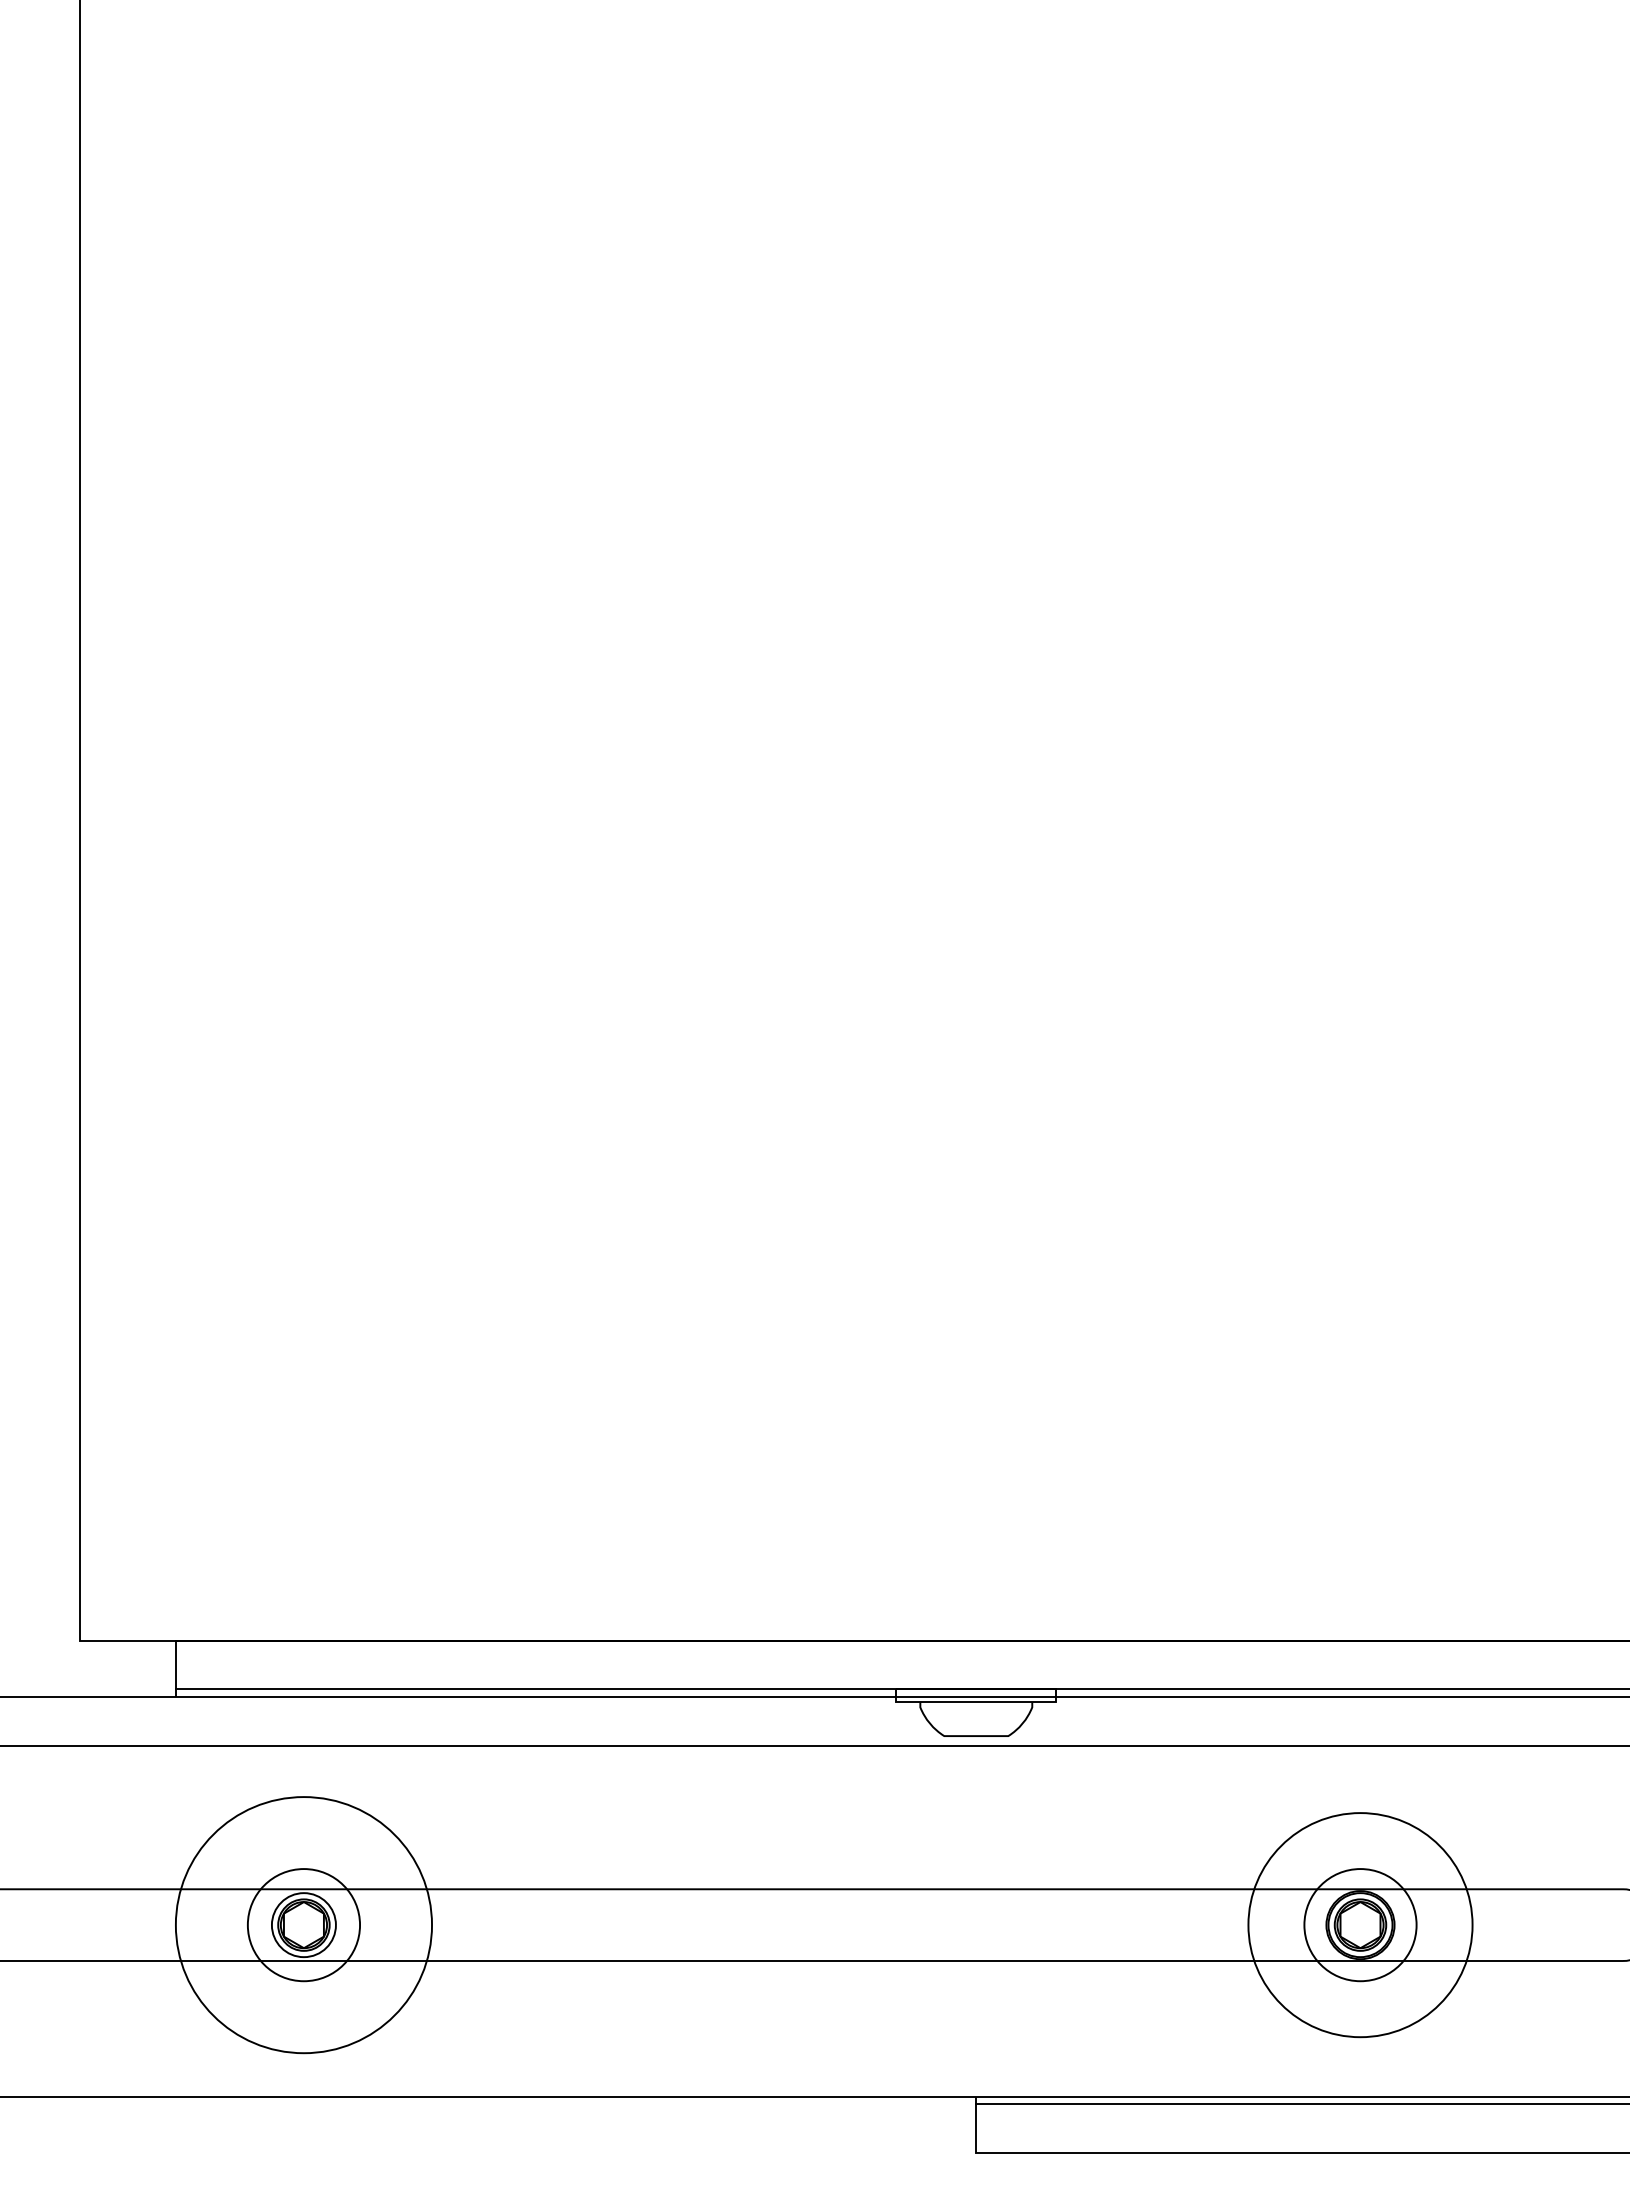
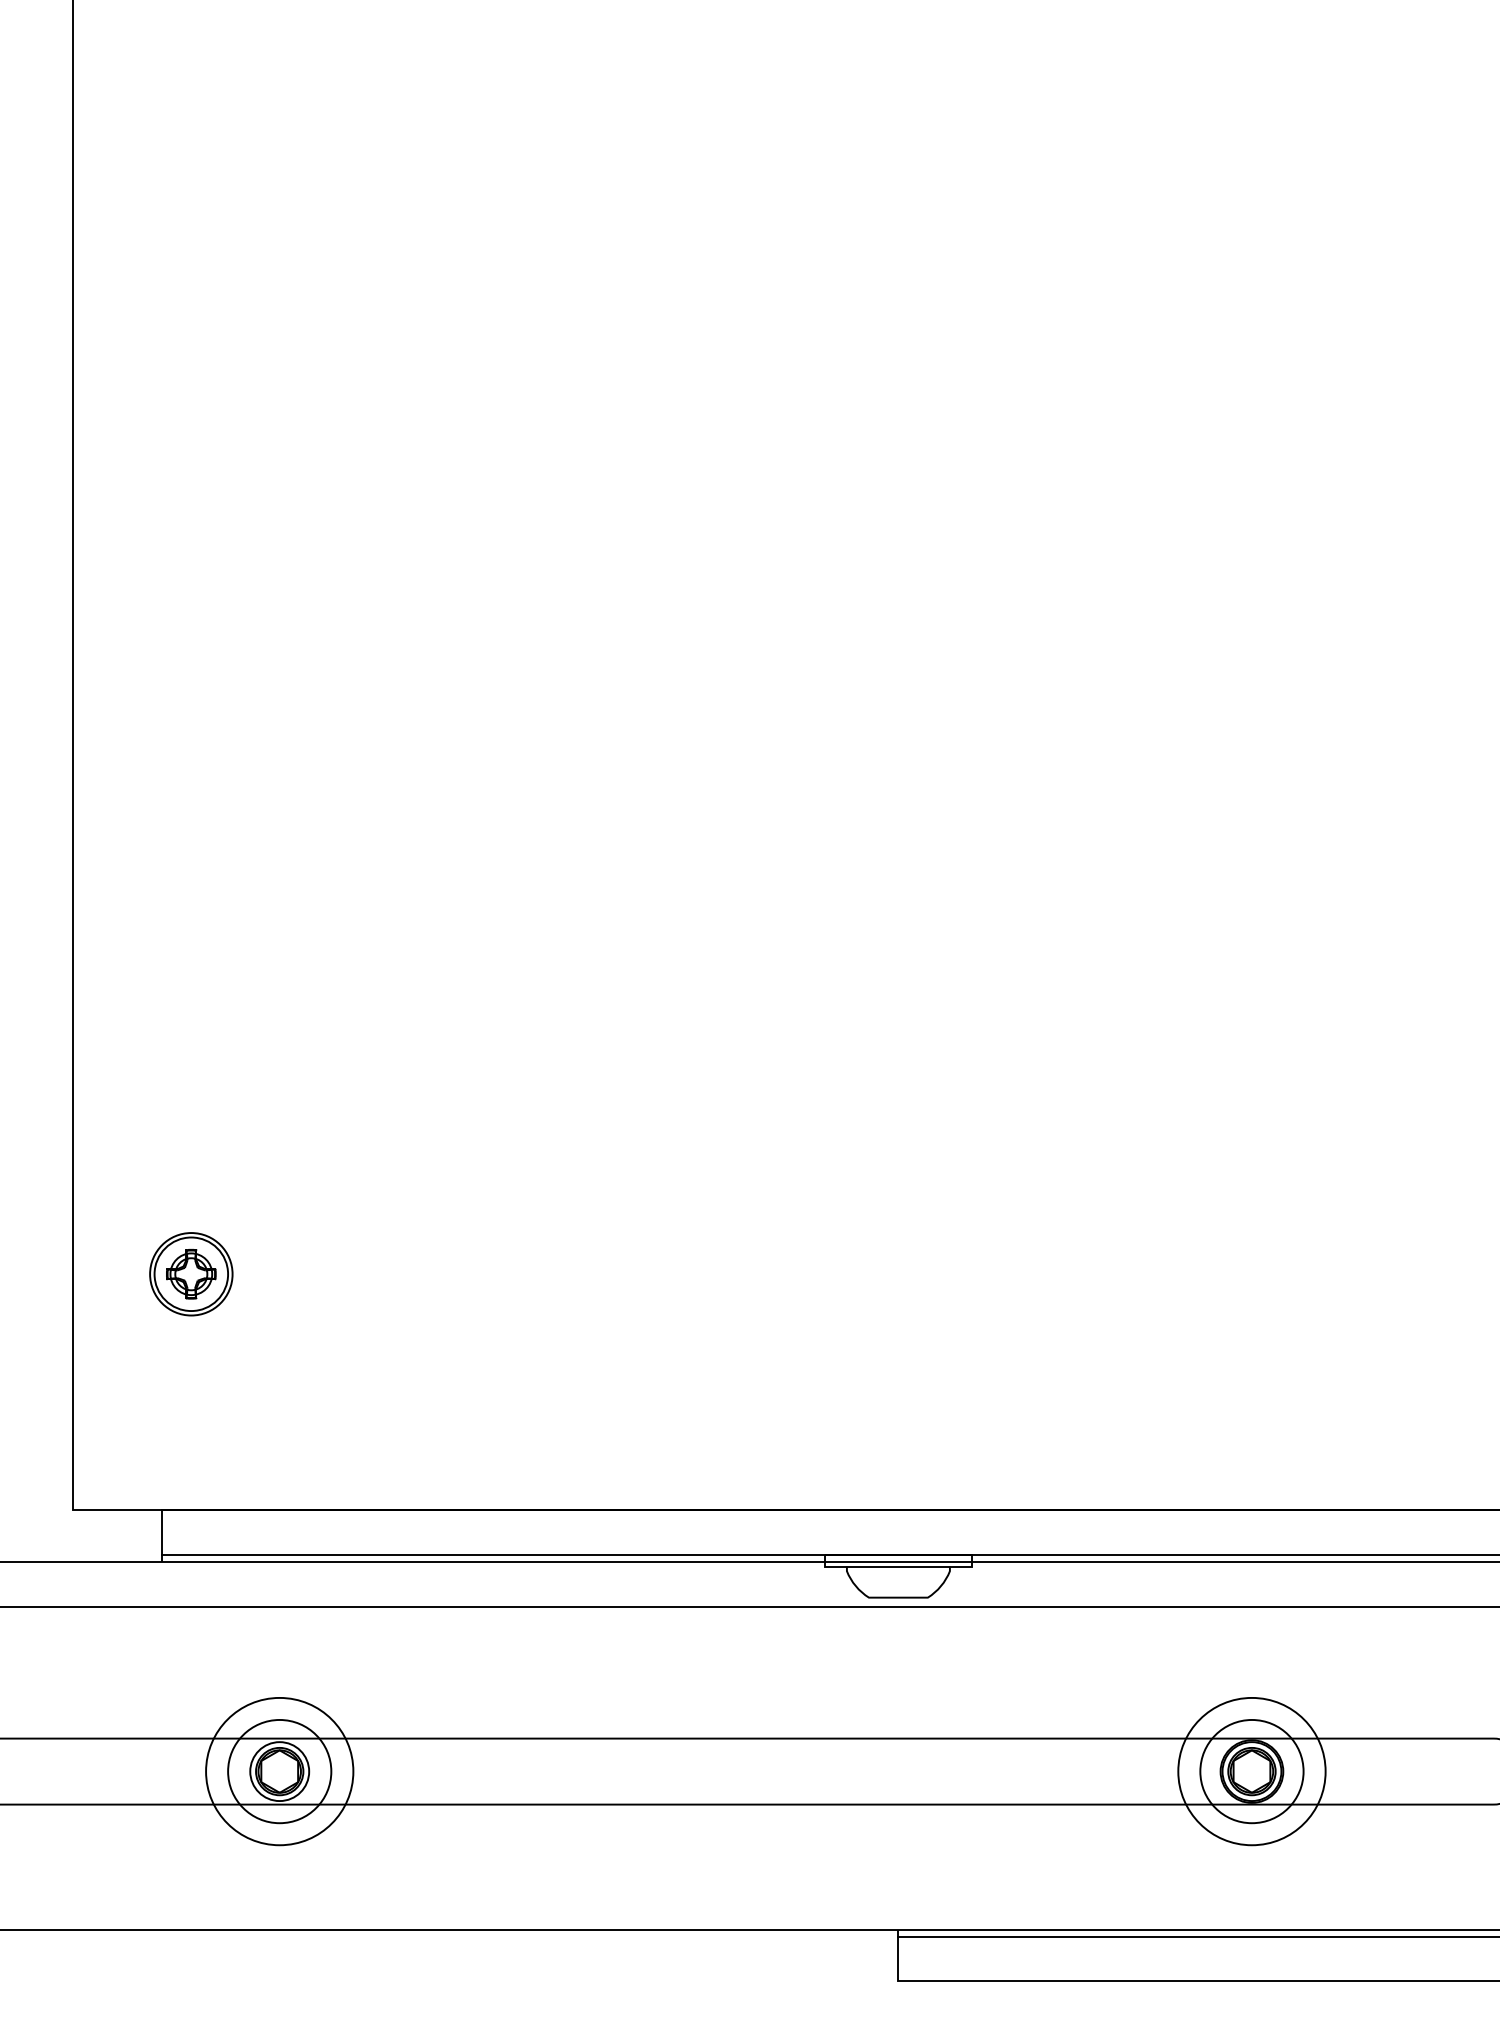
part: (207, 1384) -> (190, 1274), added
circle: (303, 1925) -> (279, 1771), size x0.62
circle: (1360, 1925) -> (1251, 1771), size x0.71

